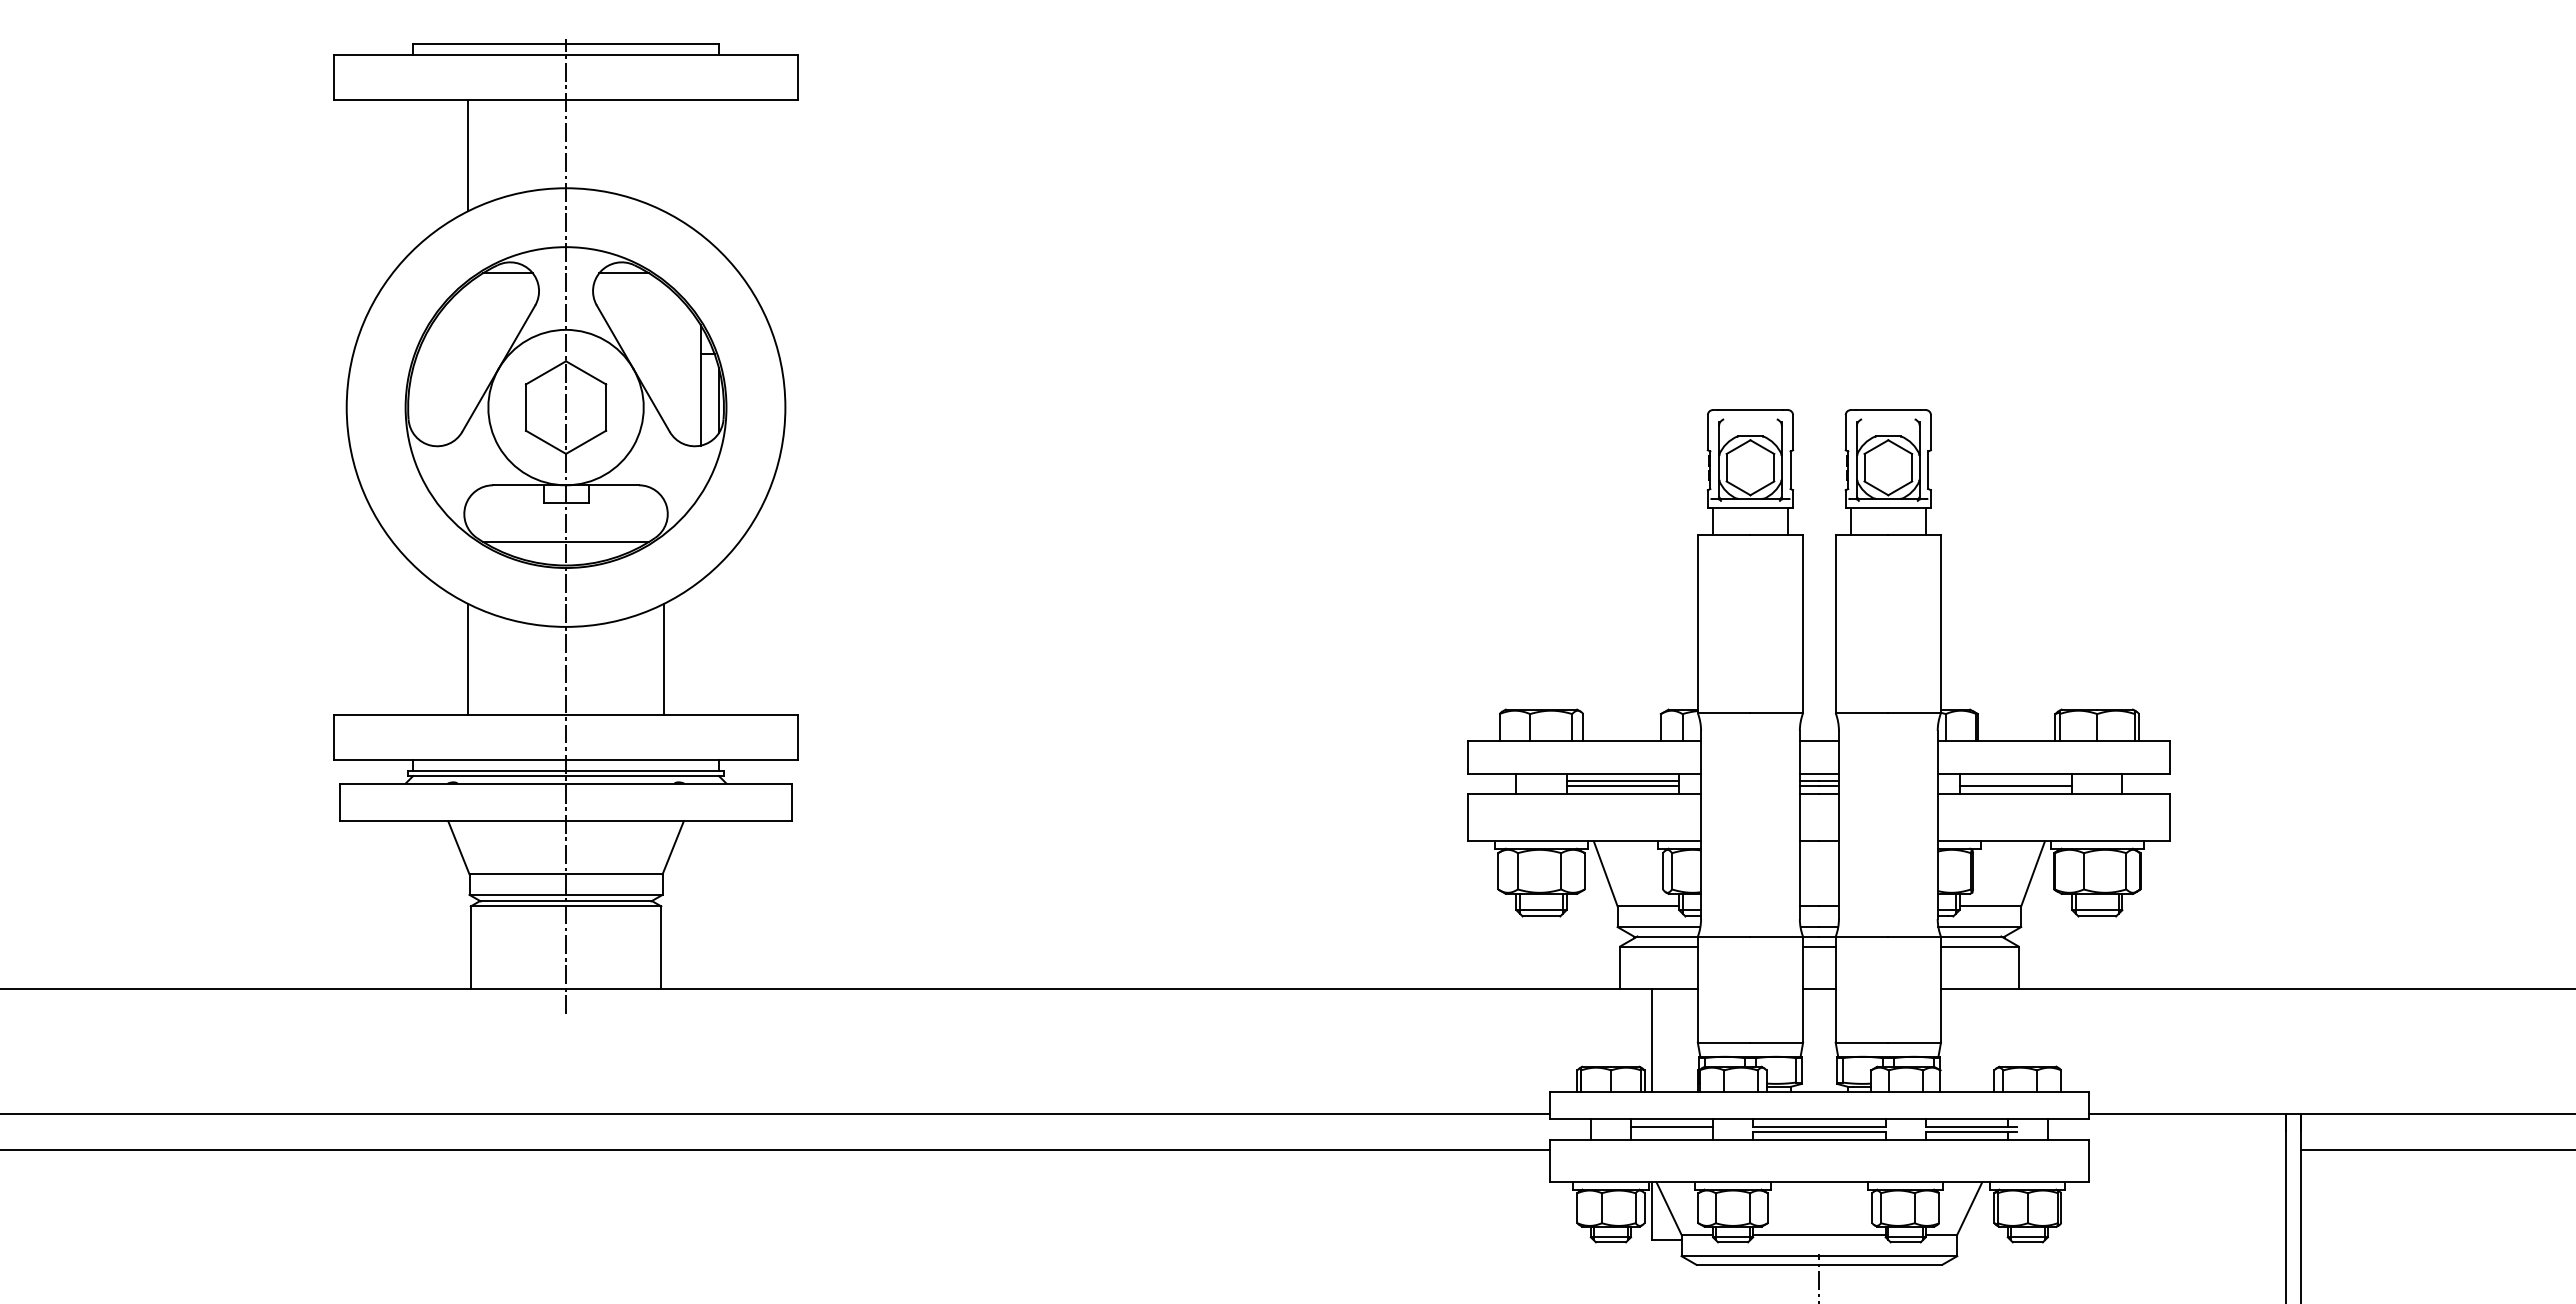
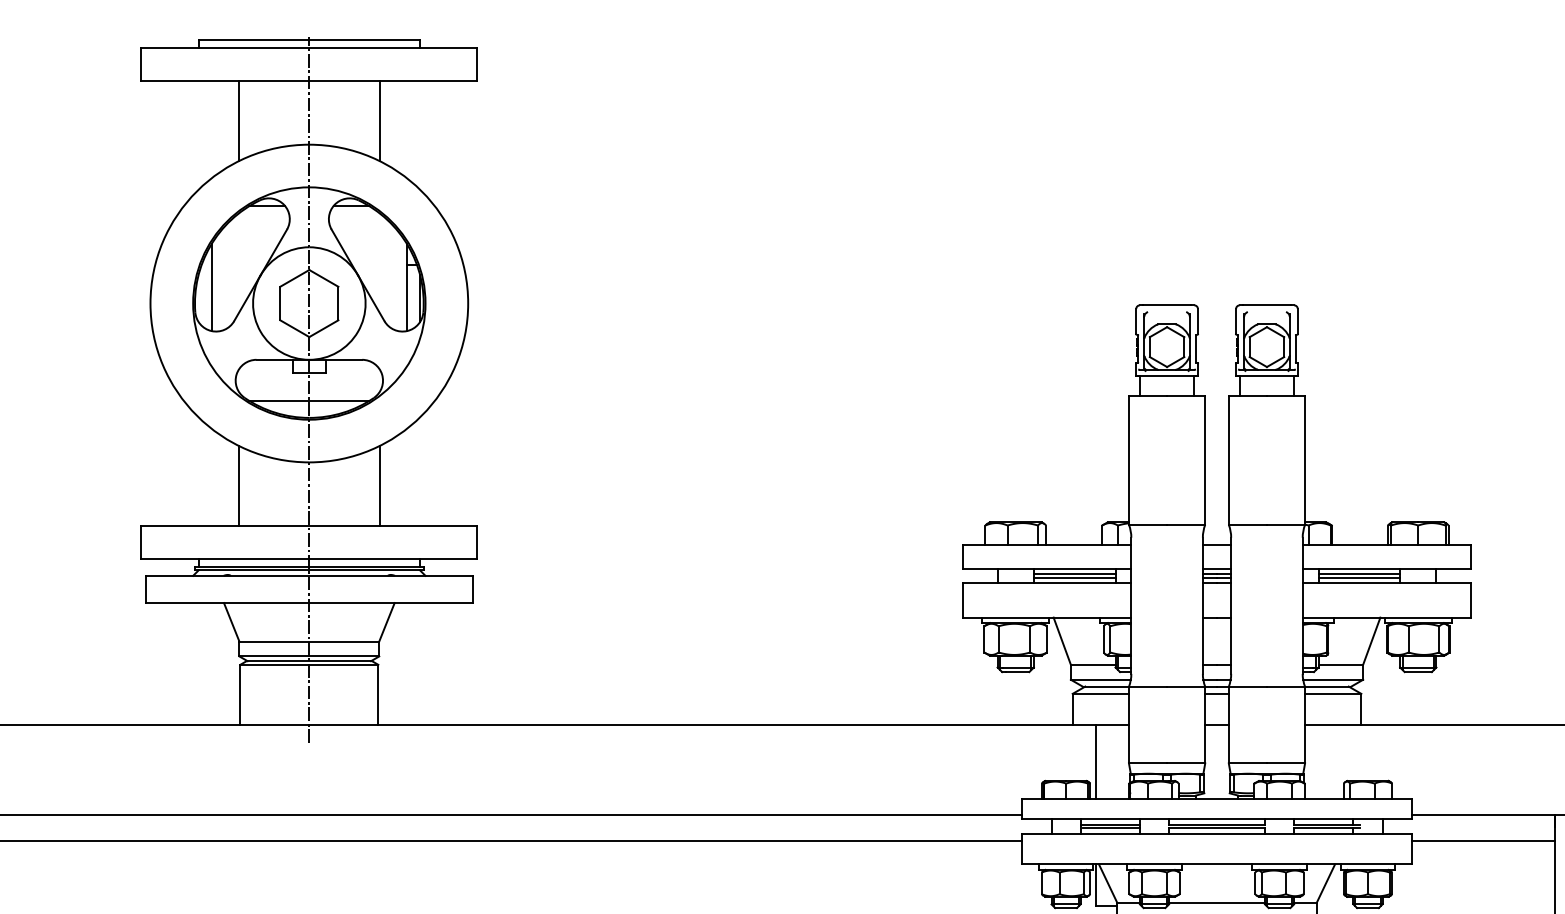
line: (663, 155) -> (379, 120), added
line: (431, 384) -> (211, 286), added
line: (2015, 781) -> (1359, 574), added
line: (1673, 1132) -> (1111, 828), added
line: (2186, 1149) -> (1482, 840), added

